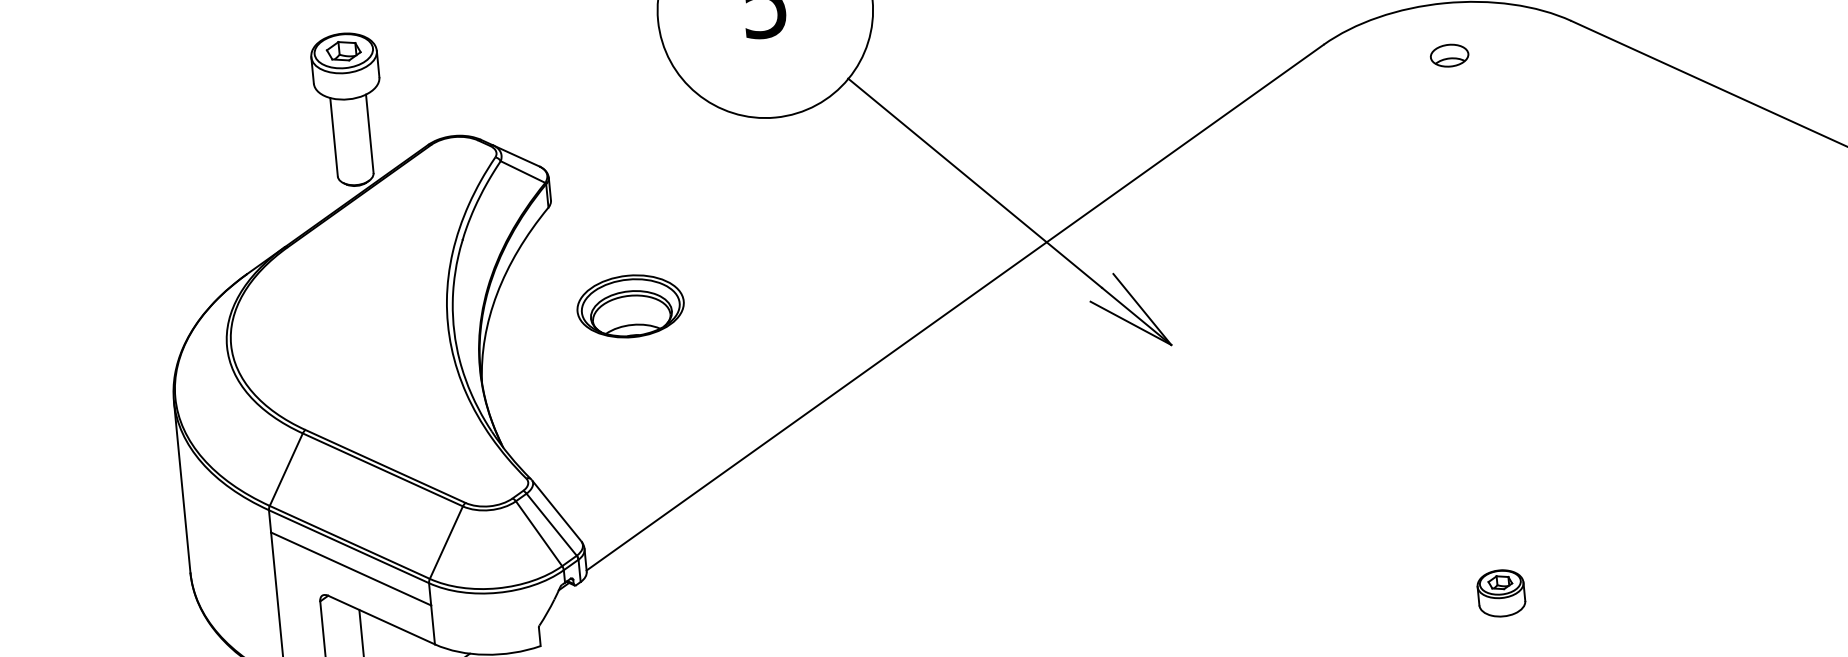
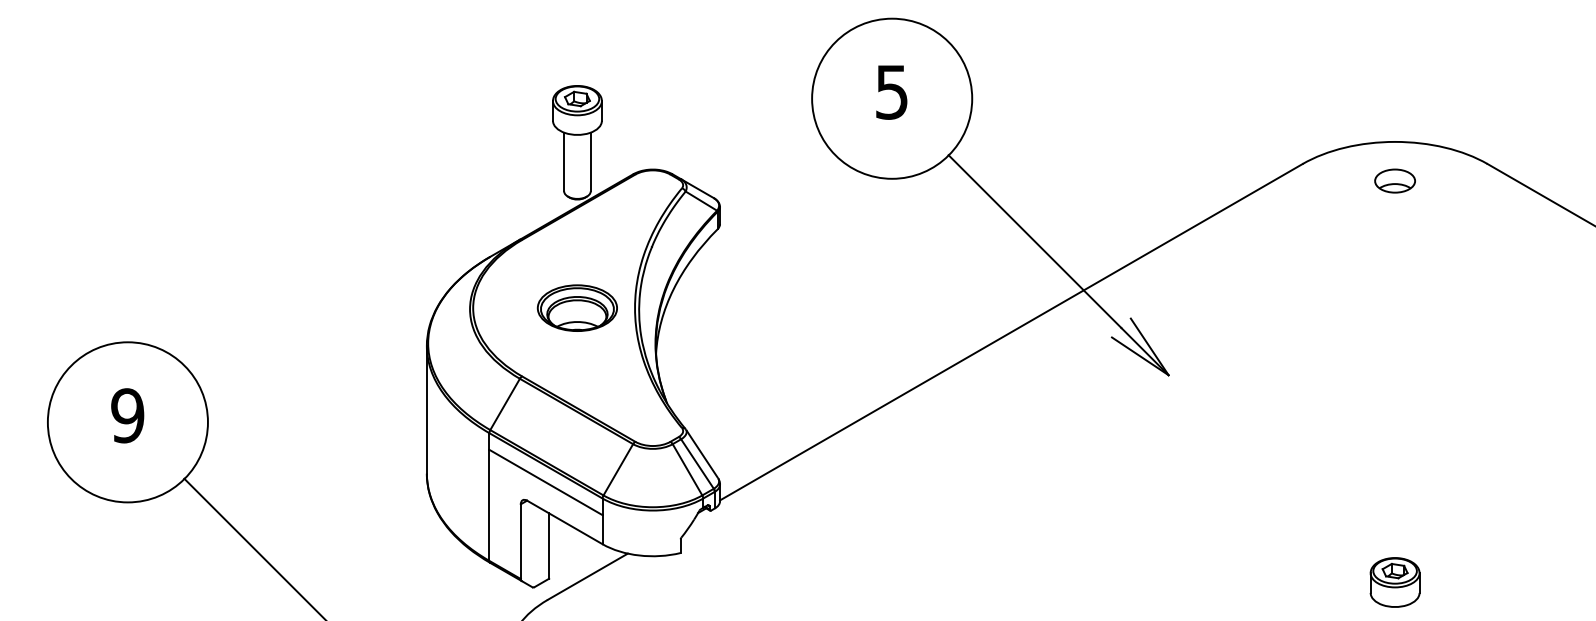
part: (1448, 55) -> (1394, 180), size x1.43
part: (629, 305) -> (576, 307), moved
part: (1500, 593) -> (1394, 582), size x1.43

